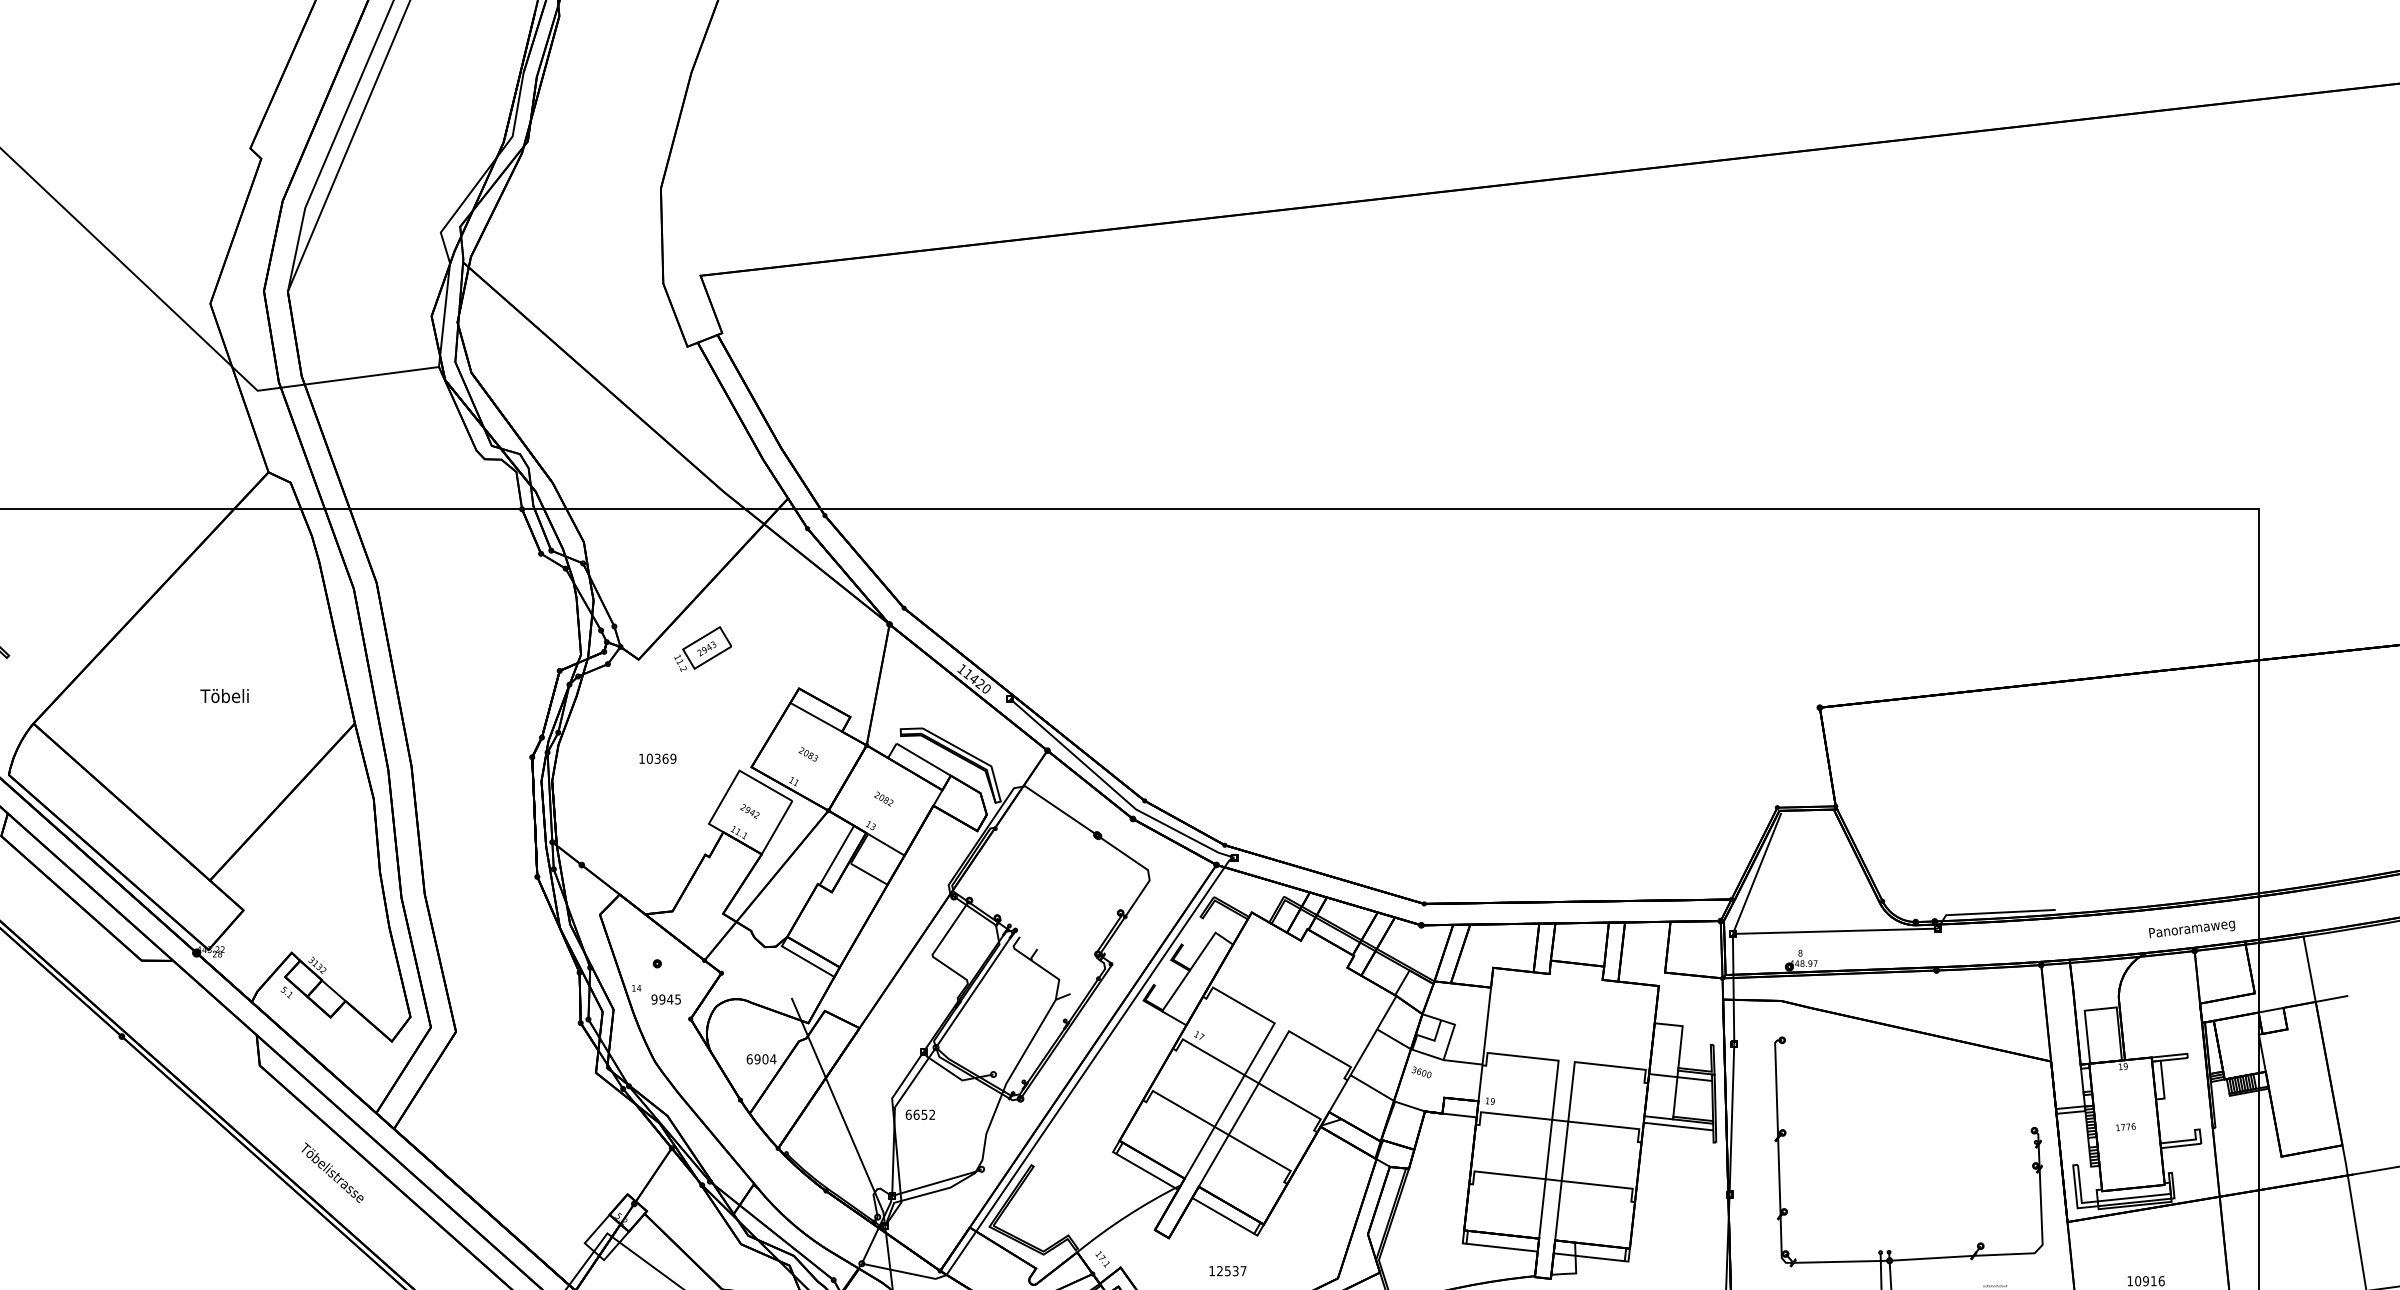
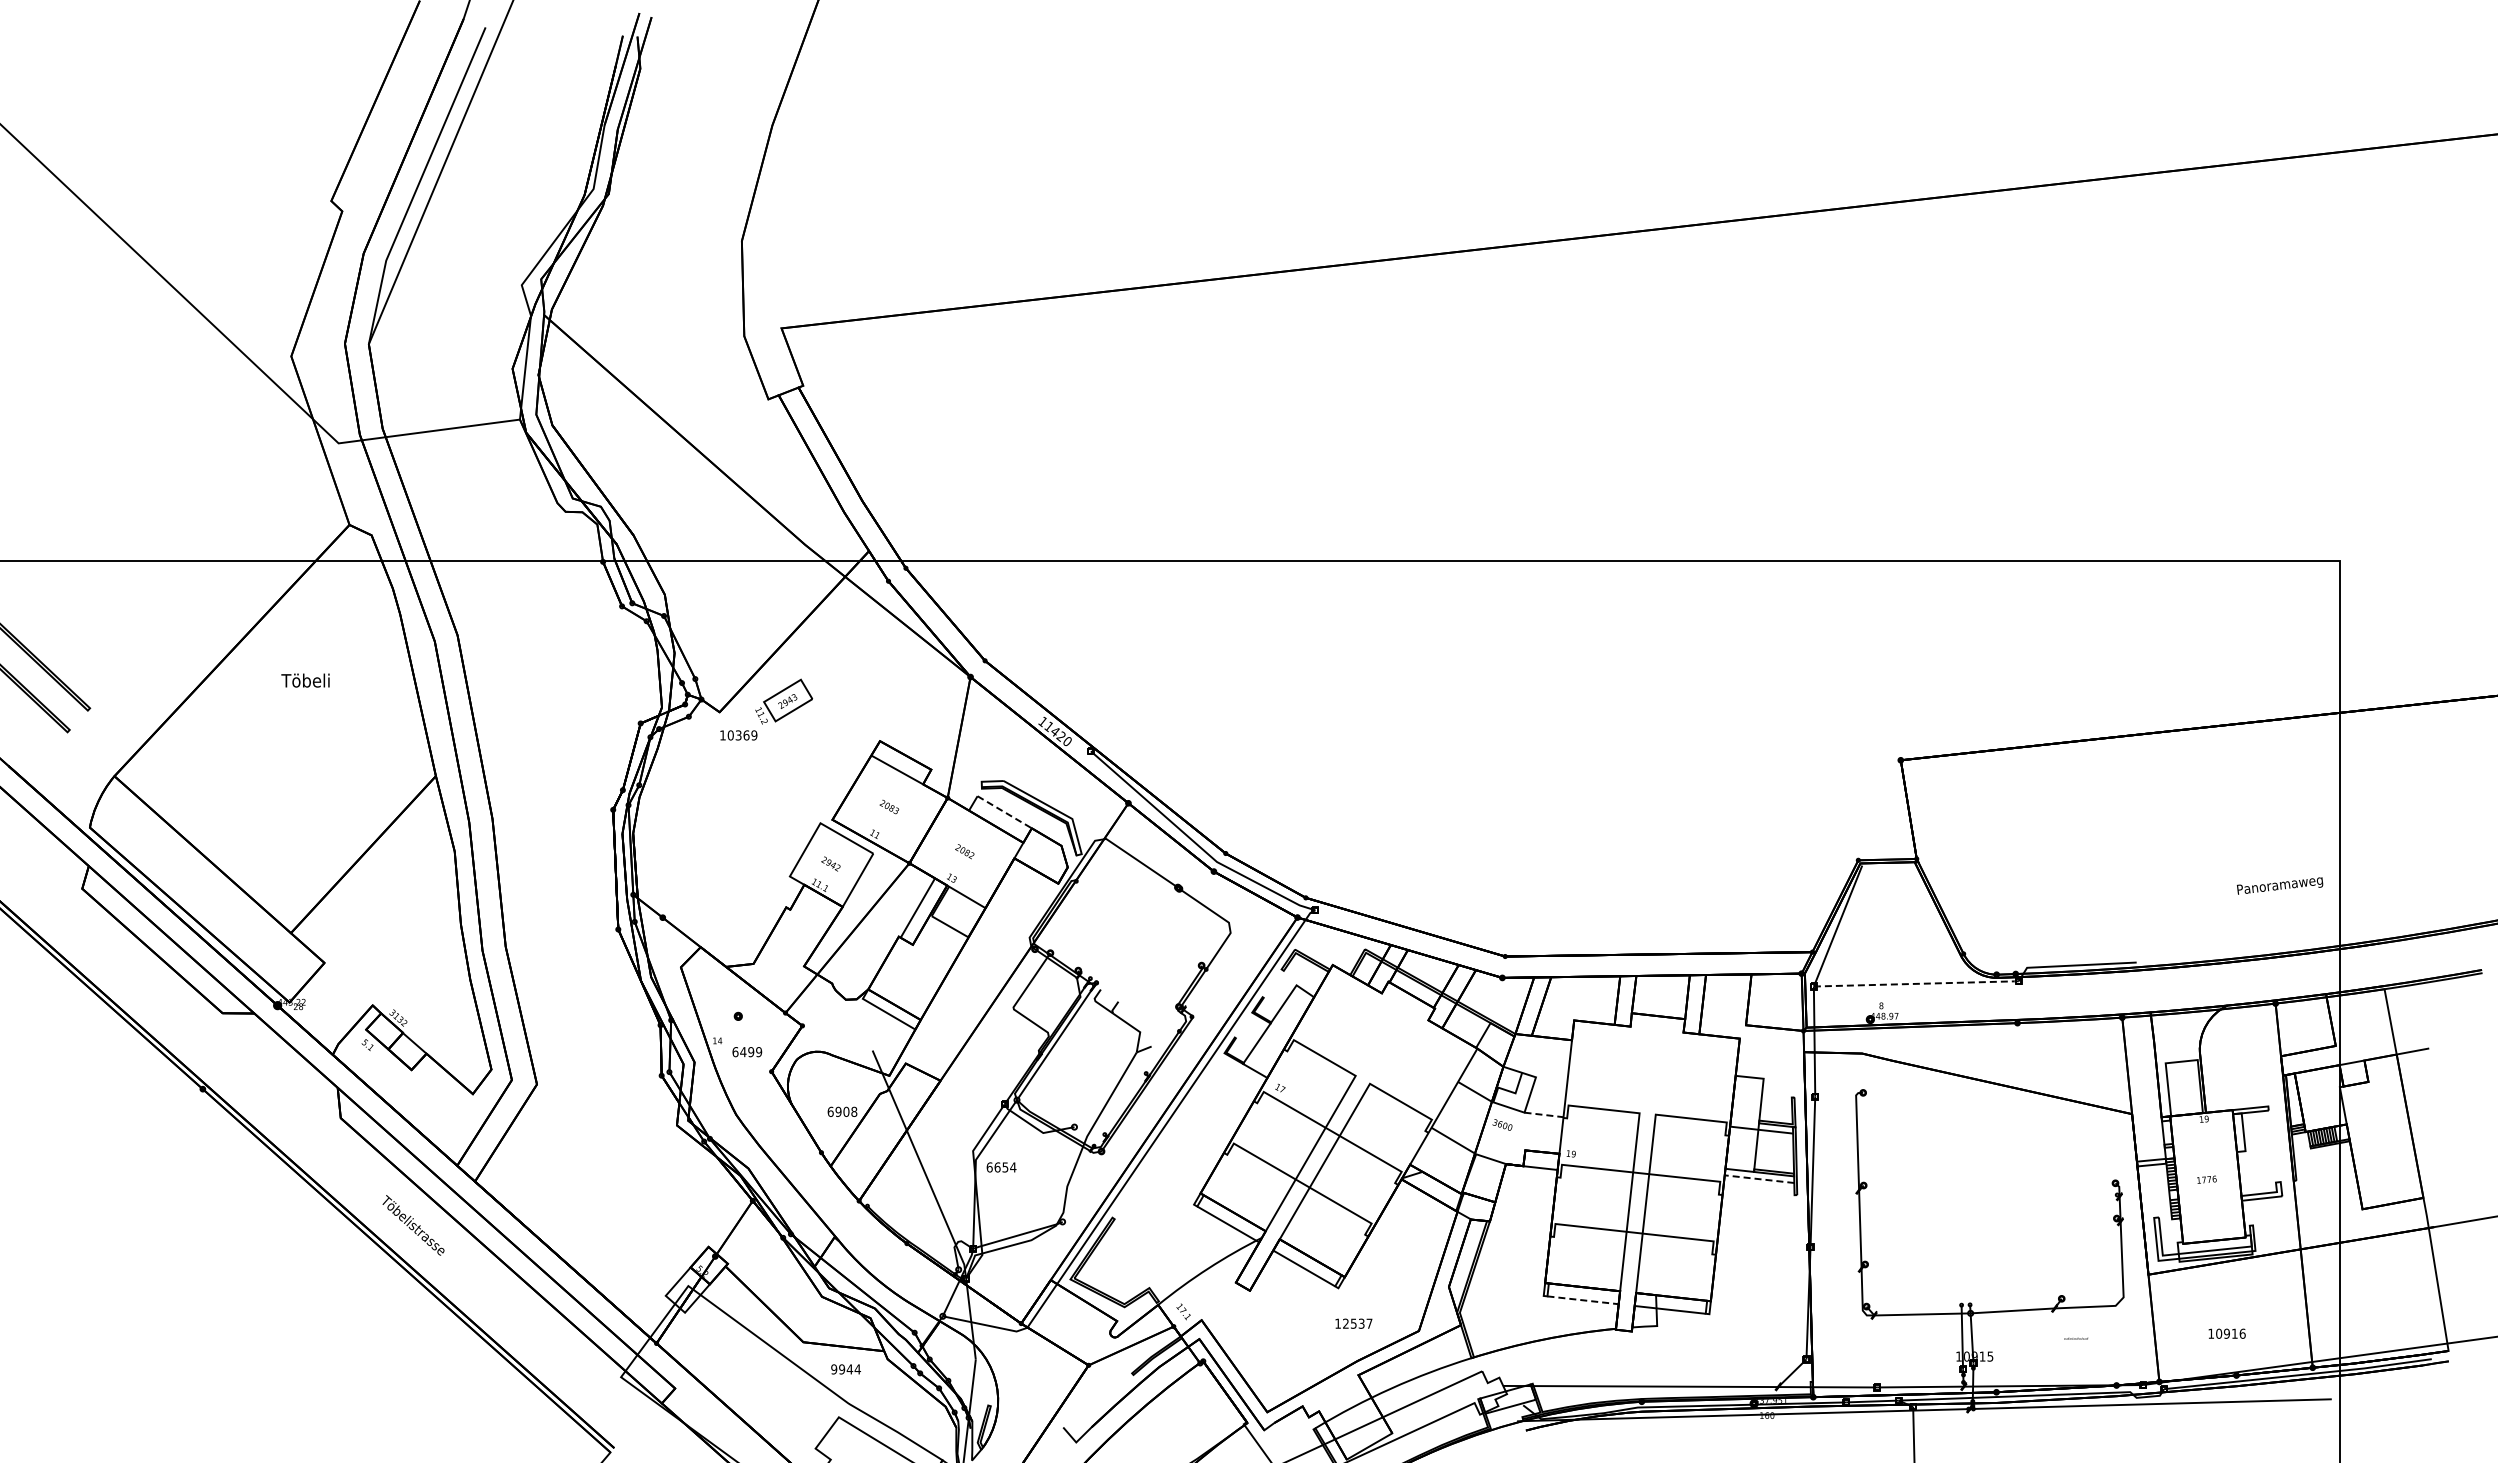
text: (224, 695) -> (305, 680), moved
text: (657, 758) -> (738, 735), moved
line: (923, 759) -> (1004, 812), solid -> dashed
text: (2192, 928) -> (2280, 885), moved
line: (1834, 930) -> (1915, 983), solid -> dashed
text: (666, 999) -> (747, 1052), 9945 -> 6499
text: (773, 1058) -> (854, 1111), 6904 -> 6908
line: (1463, 1061) -> (1544, 1114), solid -> dashed
text: (932, 1114) -> (1013, 1167), 6652 -> 6654
line: (1678, 1126) -> (1759, 1179), solid -> dashed
line: (1502, 1247) -> (1583, 1300), solid -> dashed
text: (1227, 1270) -> (1353, 1323), moved

